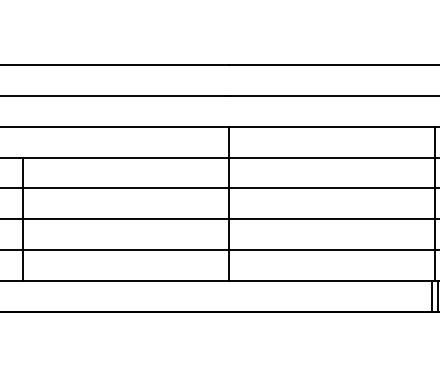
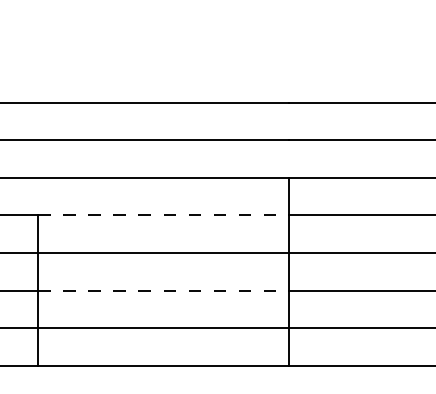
line: (126, 157) -> (163, 215), solid -> dashed
line: (126, 219) -> (163, 290), solid -> dashed

